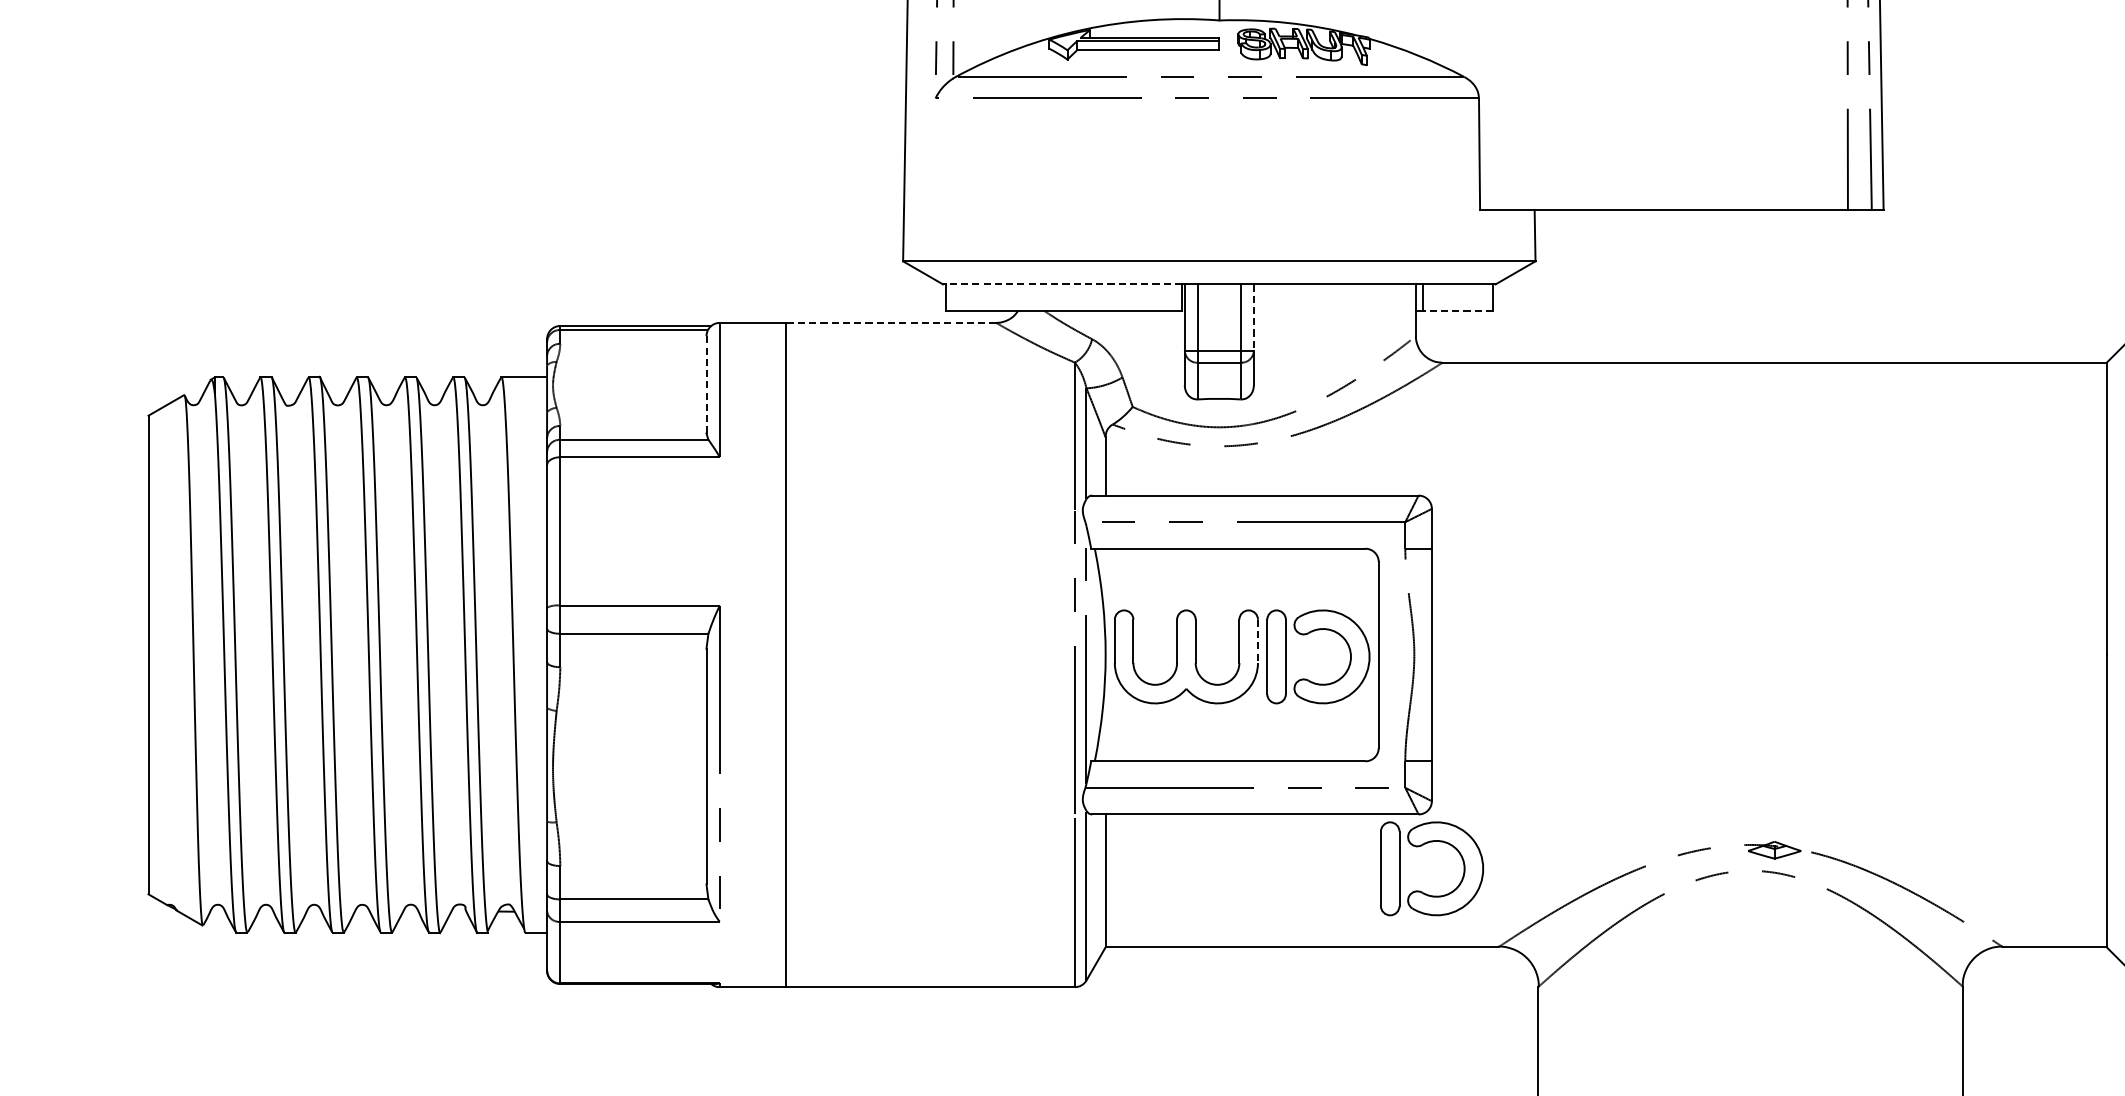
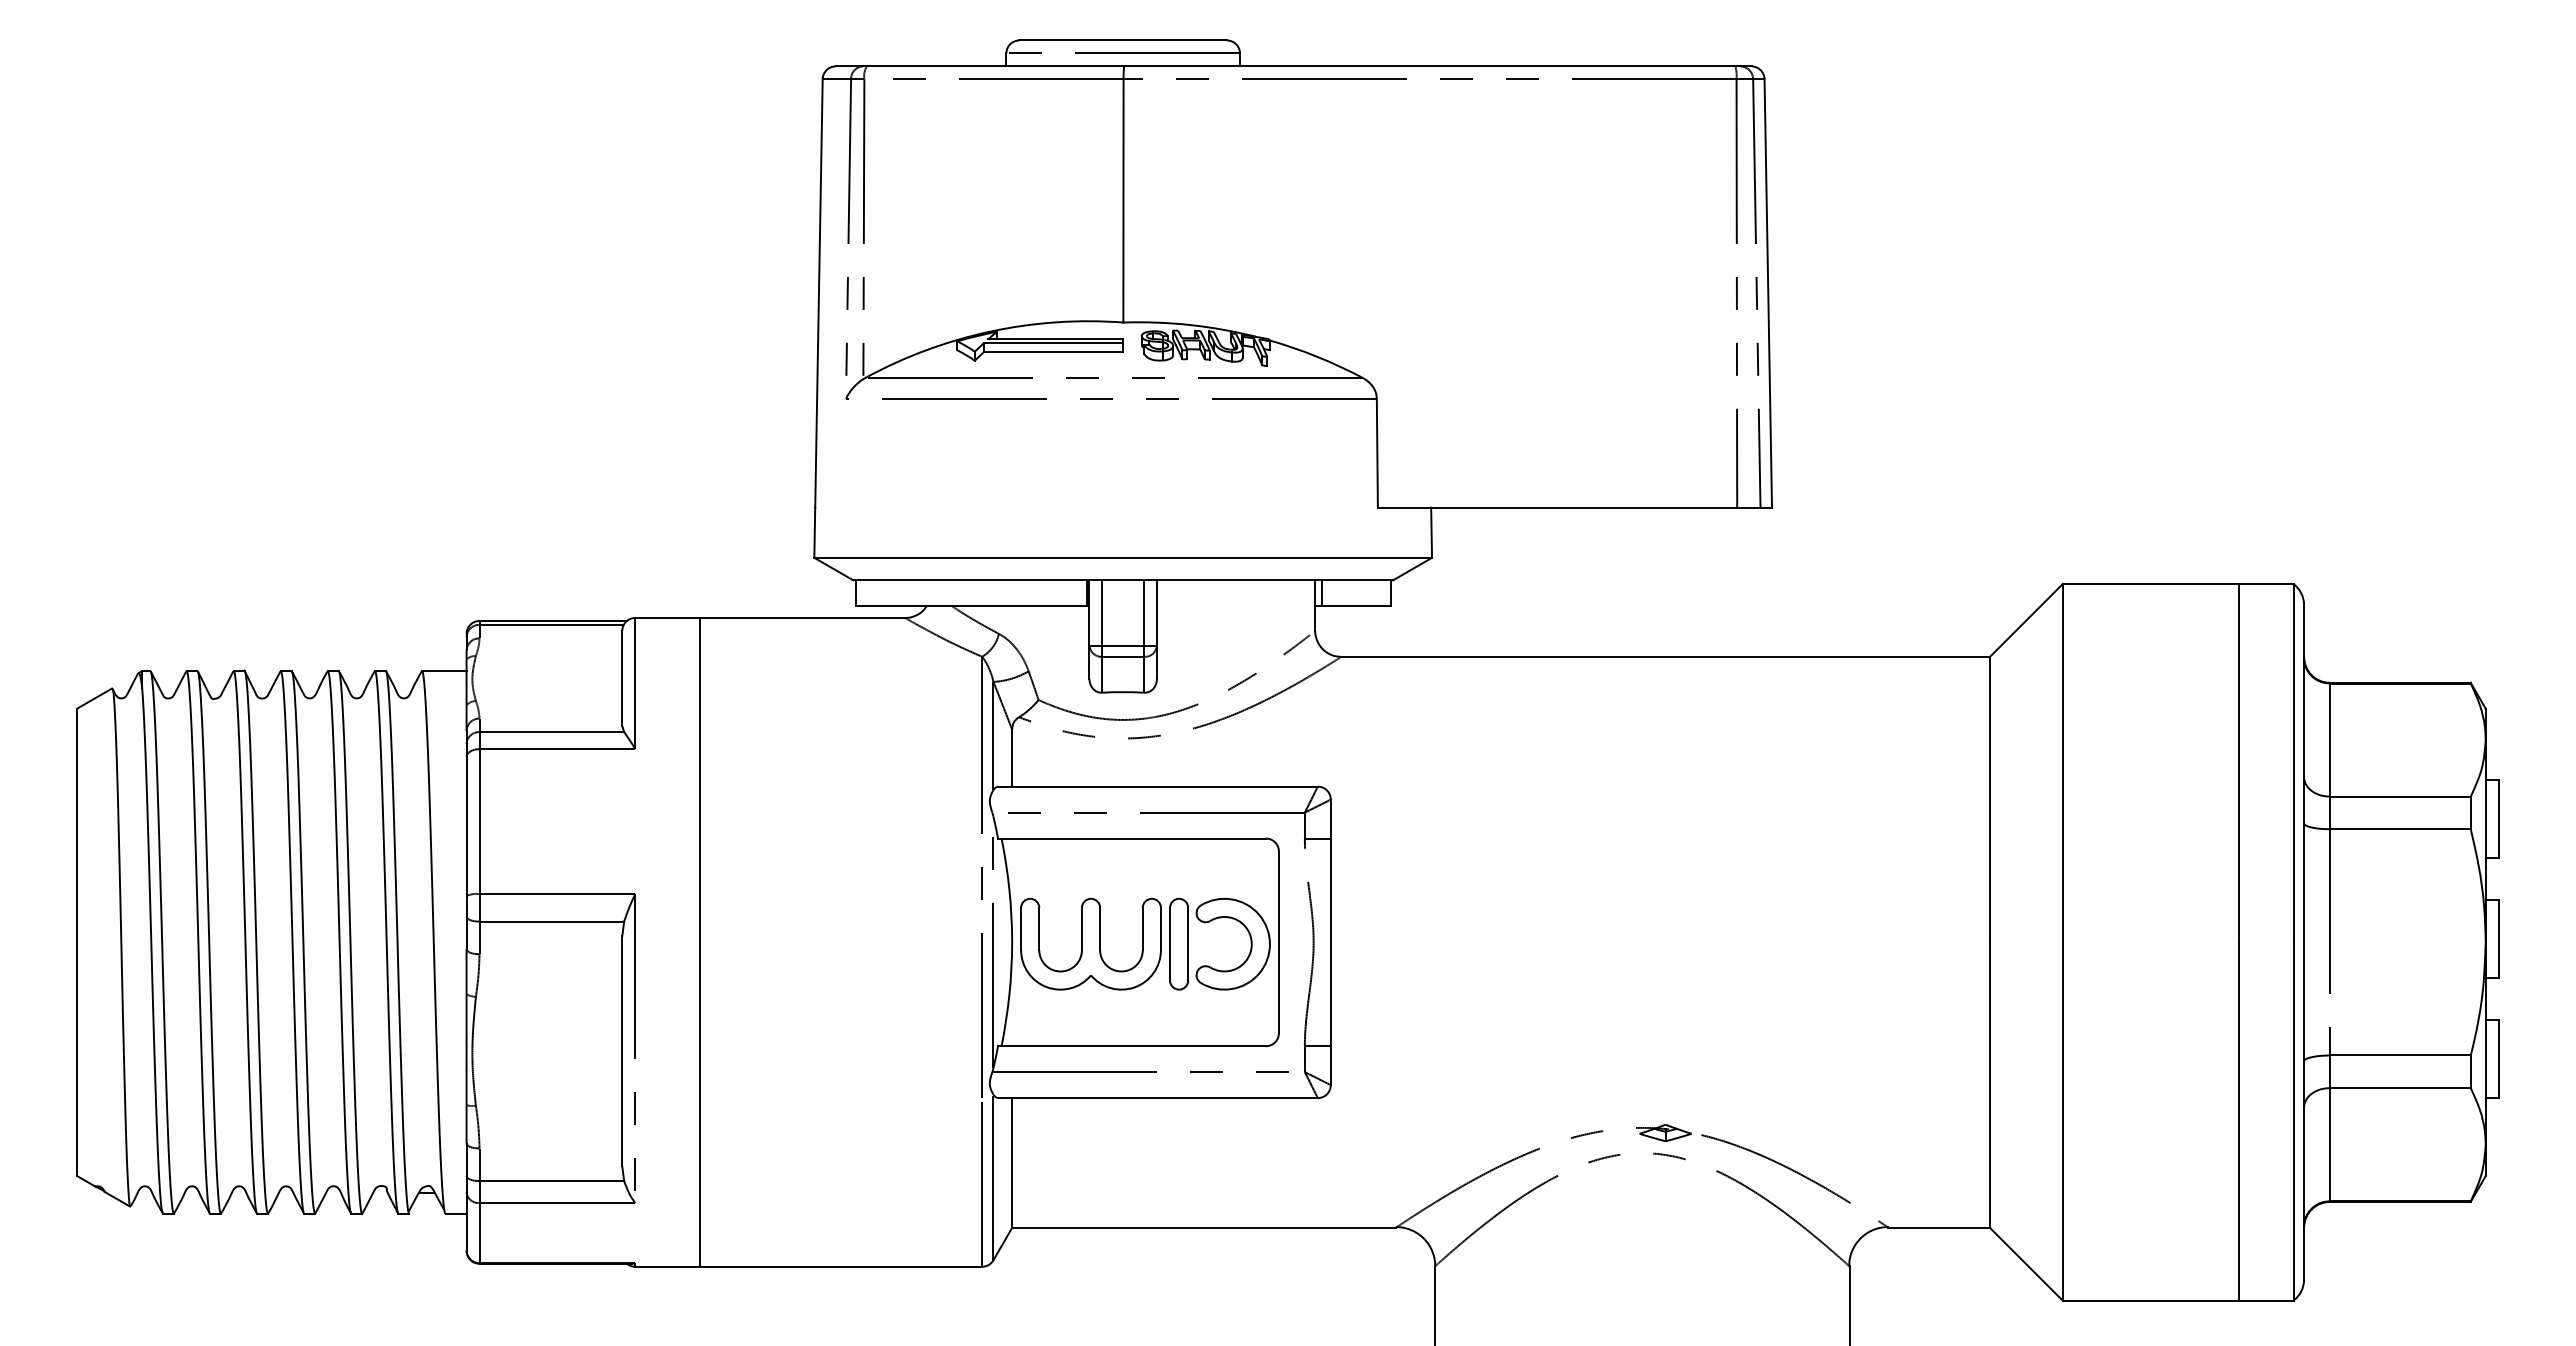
line: (1064, 284) -> (971, 580), dashed -> solid
line: (1458, 311) -> (1356, 606), dashed -> solid
line: (1253, 317) -> (1156, 612), dashed -> solid
line: (891, 322) -> (802, 617), dashed -> solid
line: (706, 384) -> (622, 678), dashed -> solid
line: (1257, 641) -> (1160, 929), dashed -> solid
part: (1421, 846) -> (1320, 1129), removed

